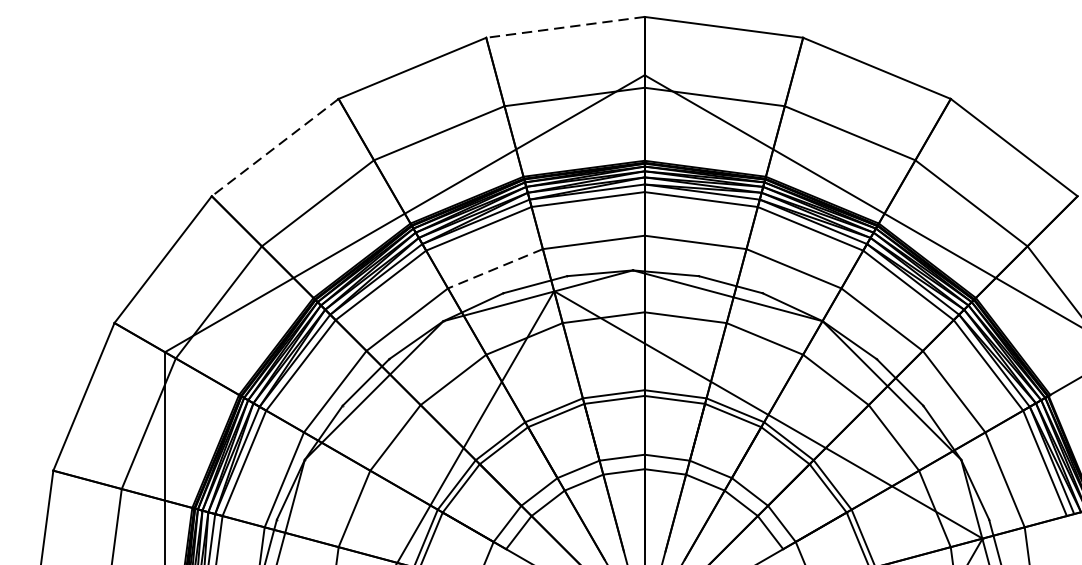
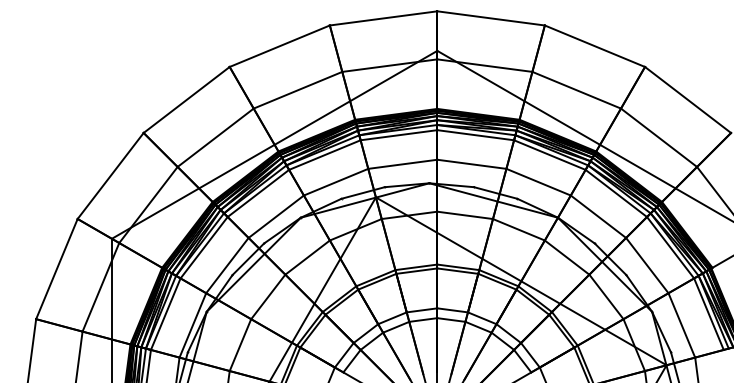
line: (565, 27) -> (383, 18), dashed -> solid
line: (274, 148) -> (186, 100), dashed -> solid
line: (496, 269) -> (336, 182), dashed -> solid

